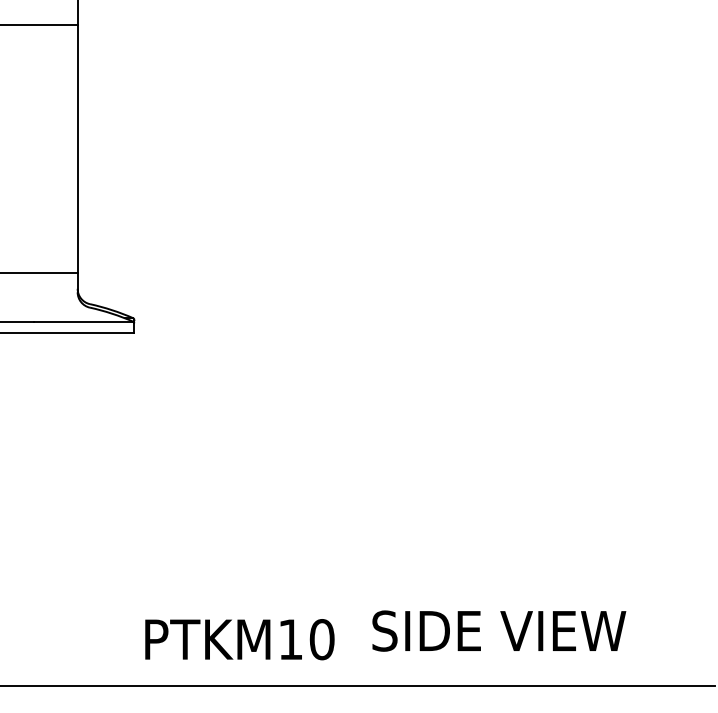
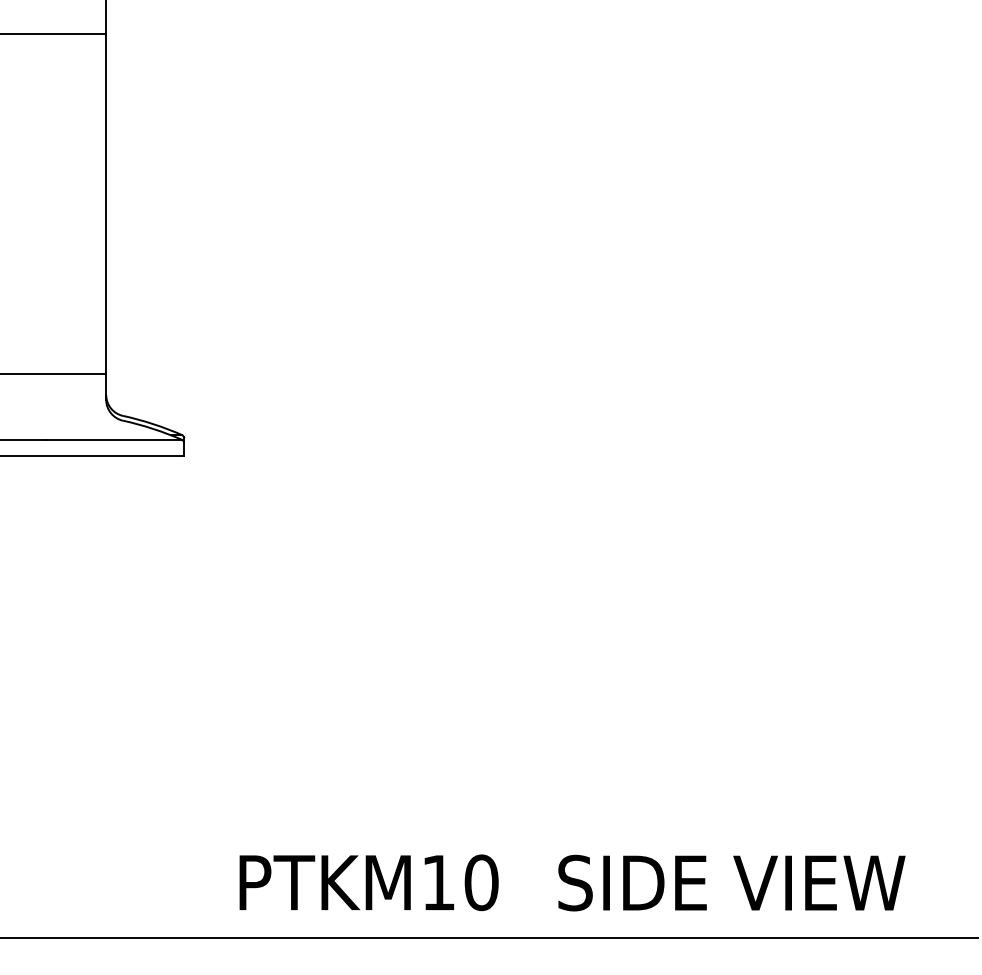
text: (499, 630) -> (731, 882), moved
text: (239, 639) -> (368, 882), moved

